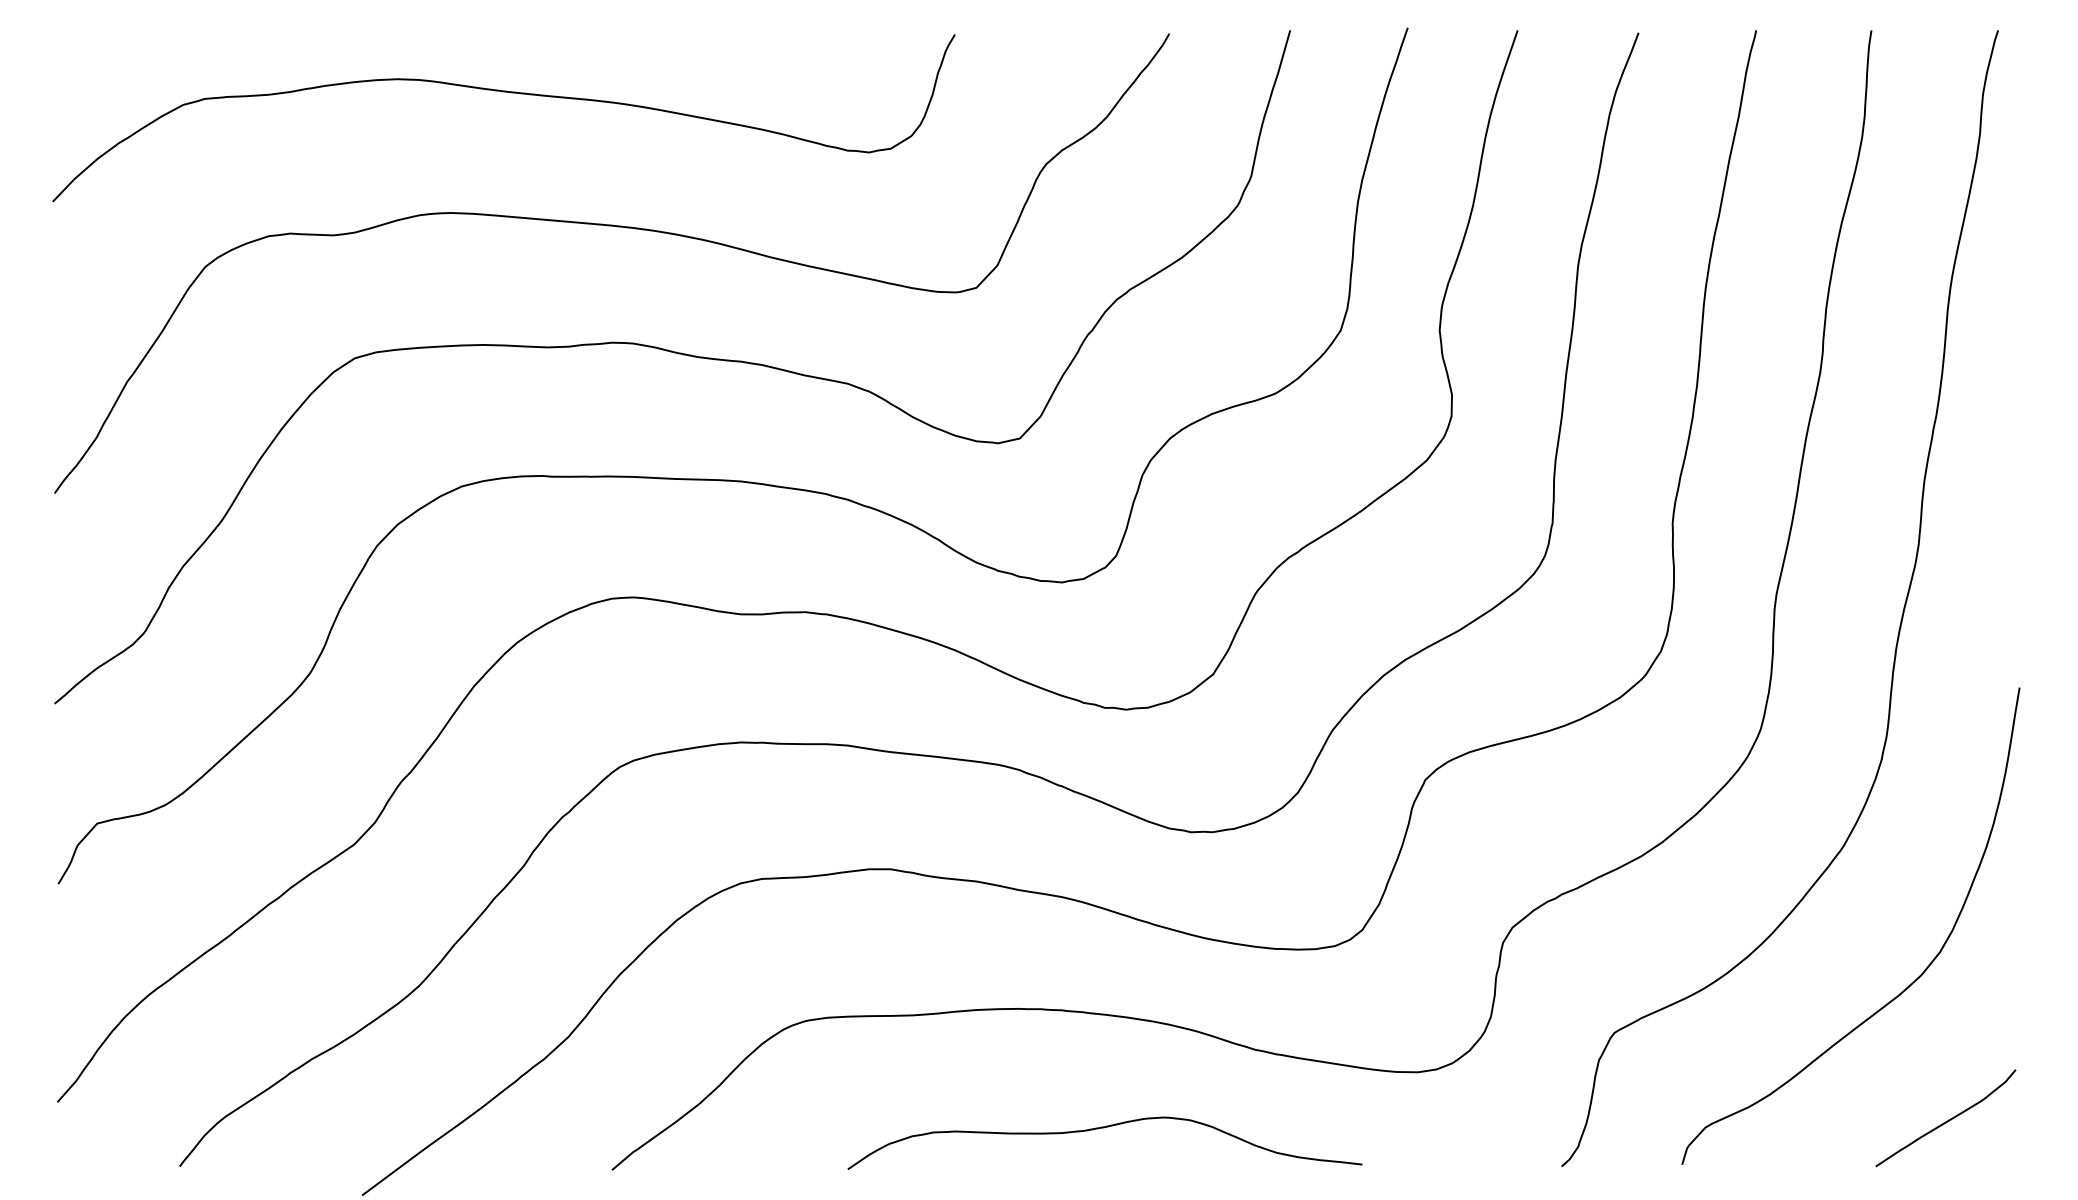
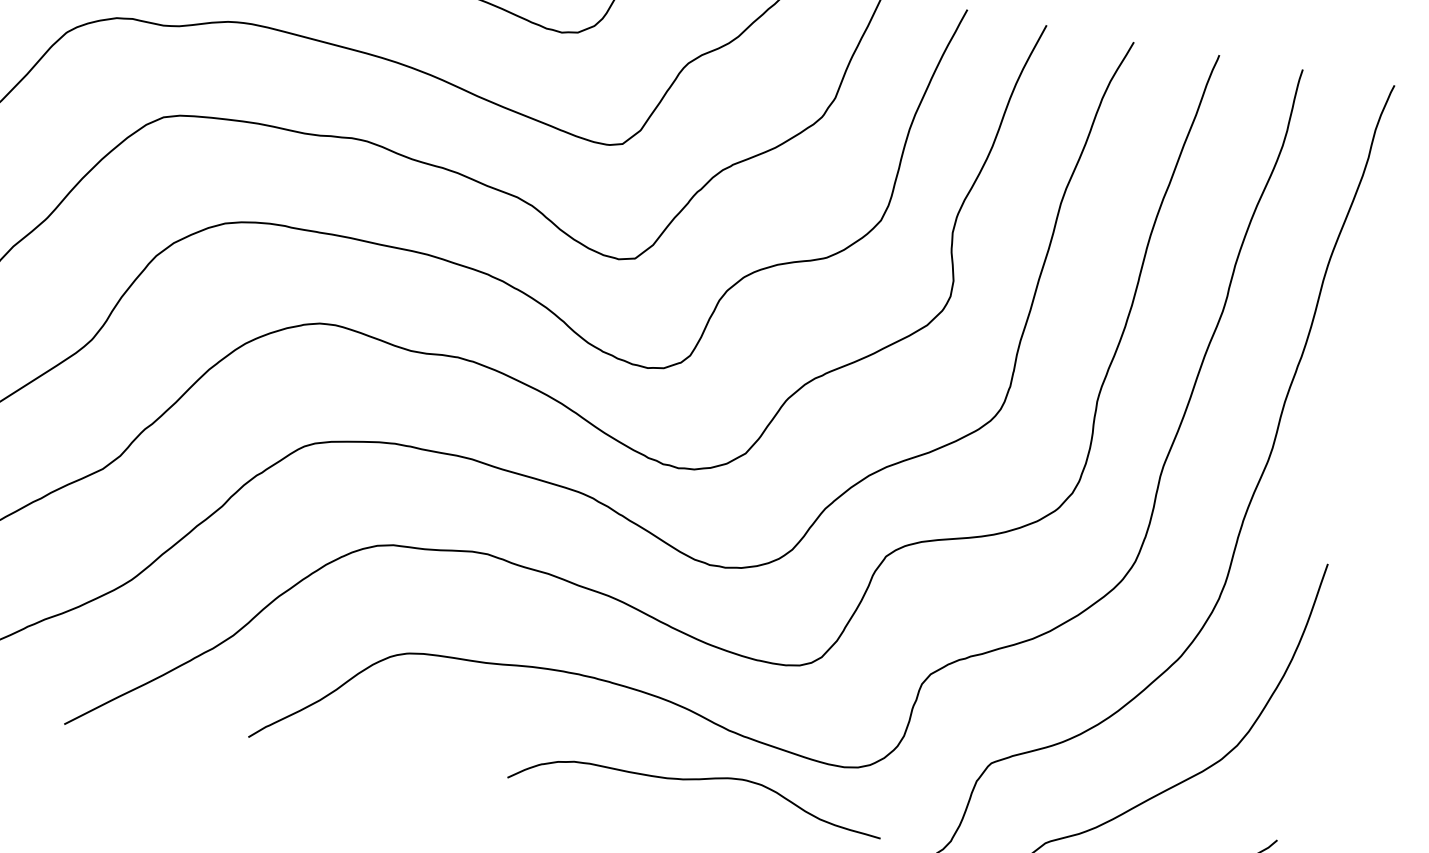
curve: (1104, 1128) -> (698, 780), moved

